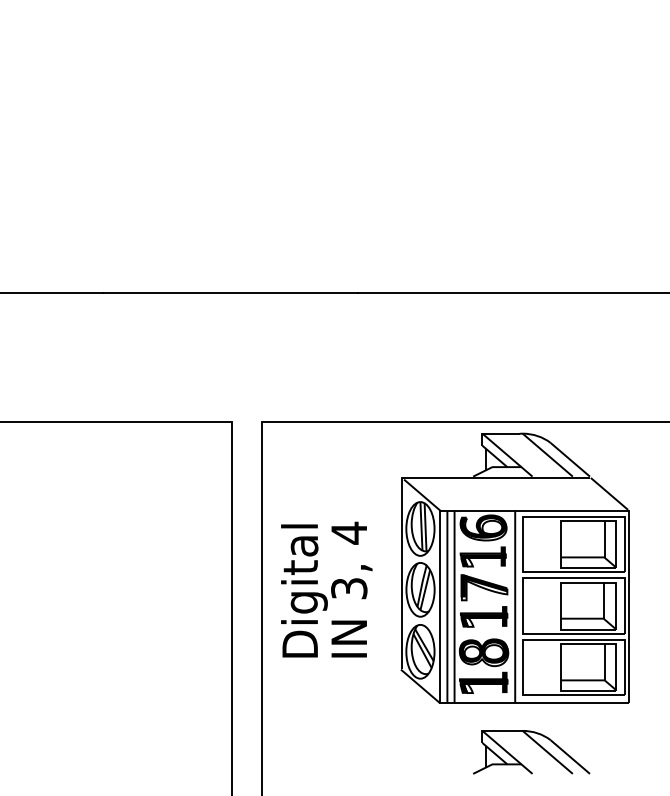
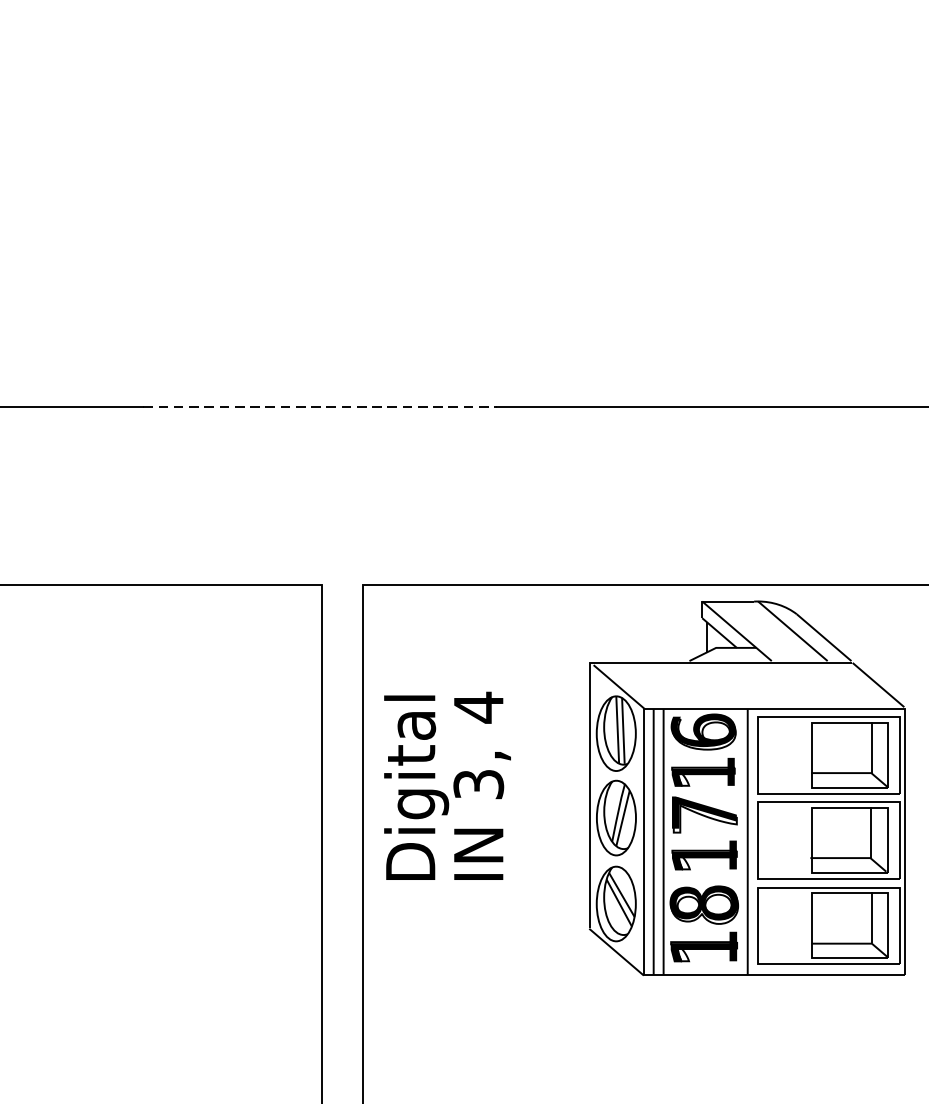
line: (230, 293) -> (319, 407), solid -> dashed
part: (514, 567) -> (746, 787), moved
text: (326, 589) -> (447, 785), moved
part: (535, 743) -> (742, 1031), removed

